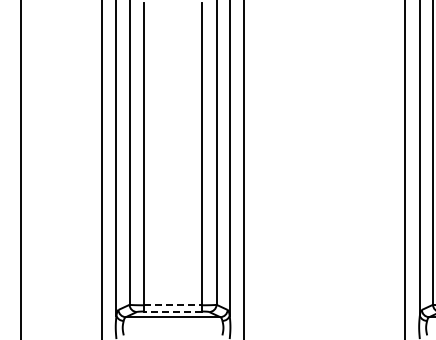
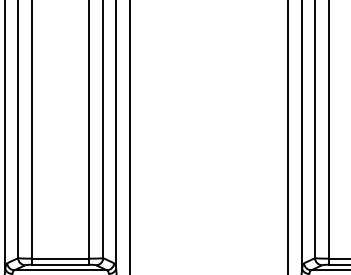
line: (173, 305) -> (61, 258), dashed -> solid
line: (173, 311) -> (61, 264), dashed -> solid

